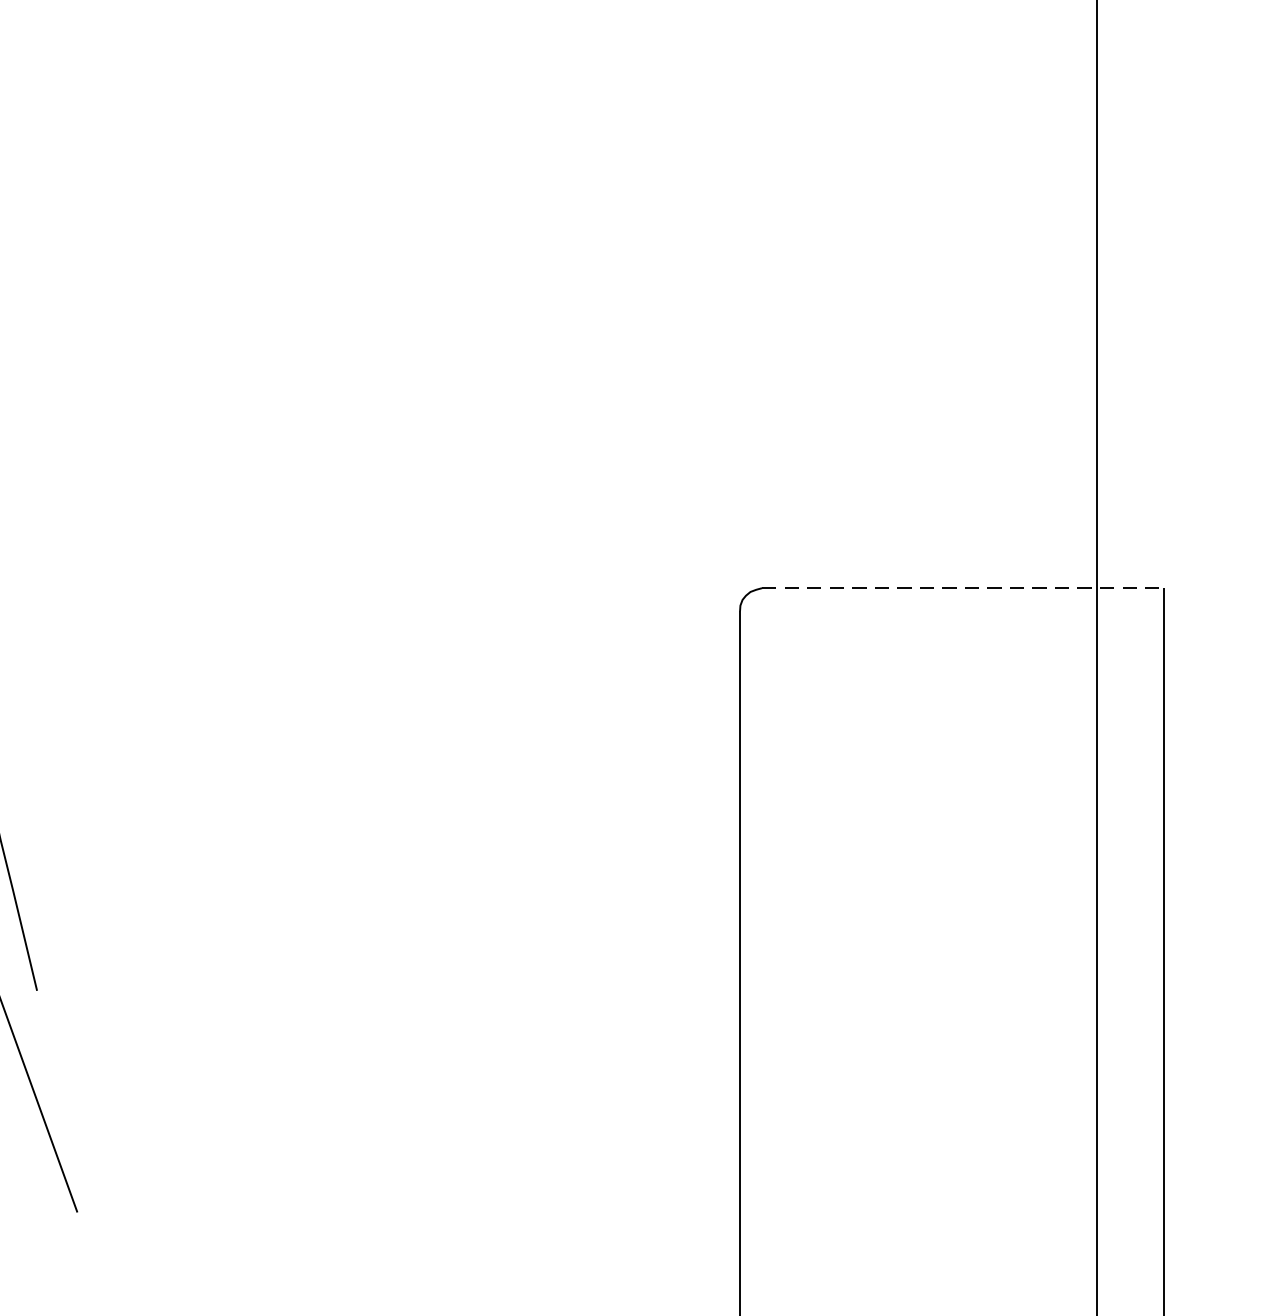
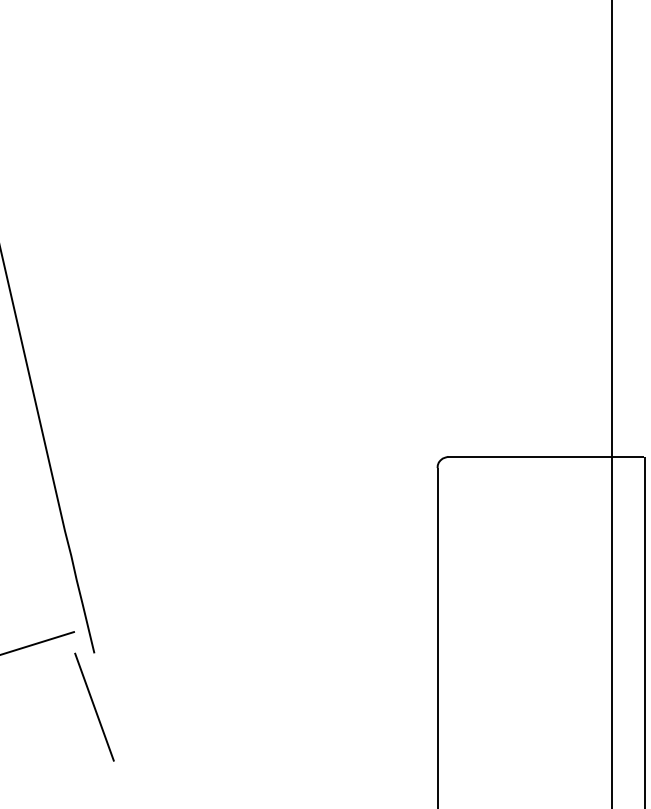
line: (963, 587) -> (546, 456), dashed -> solid

